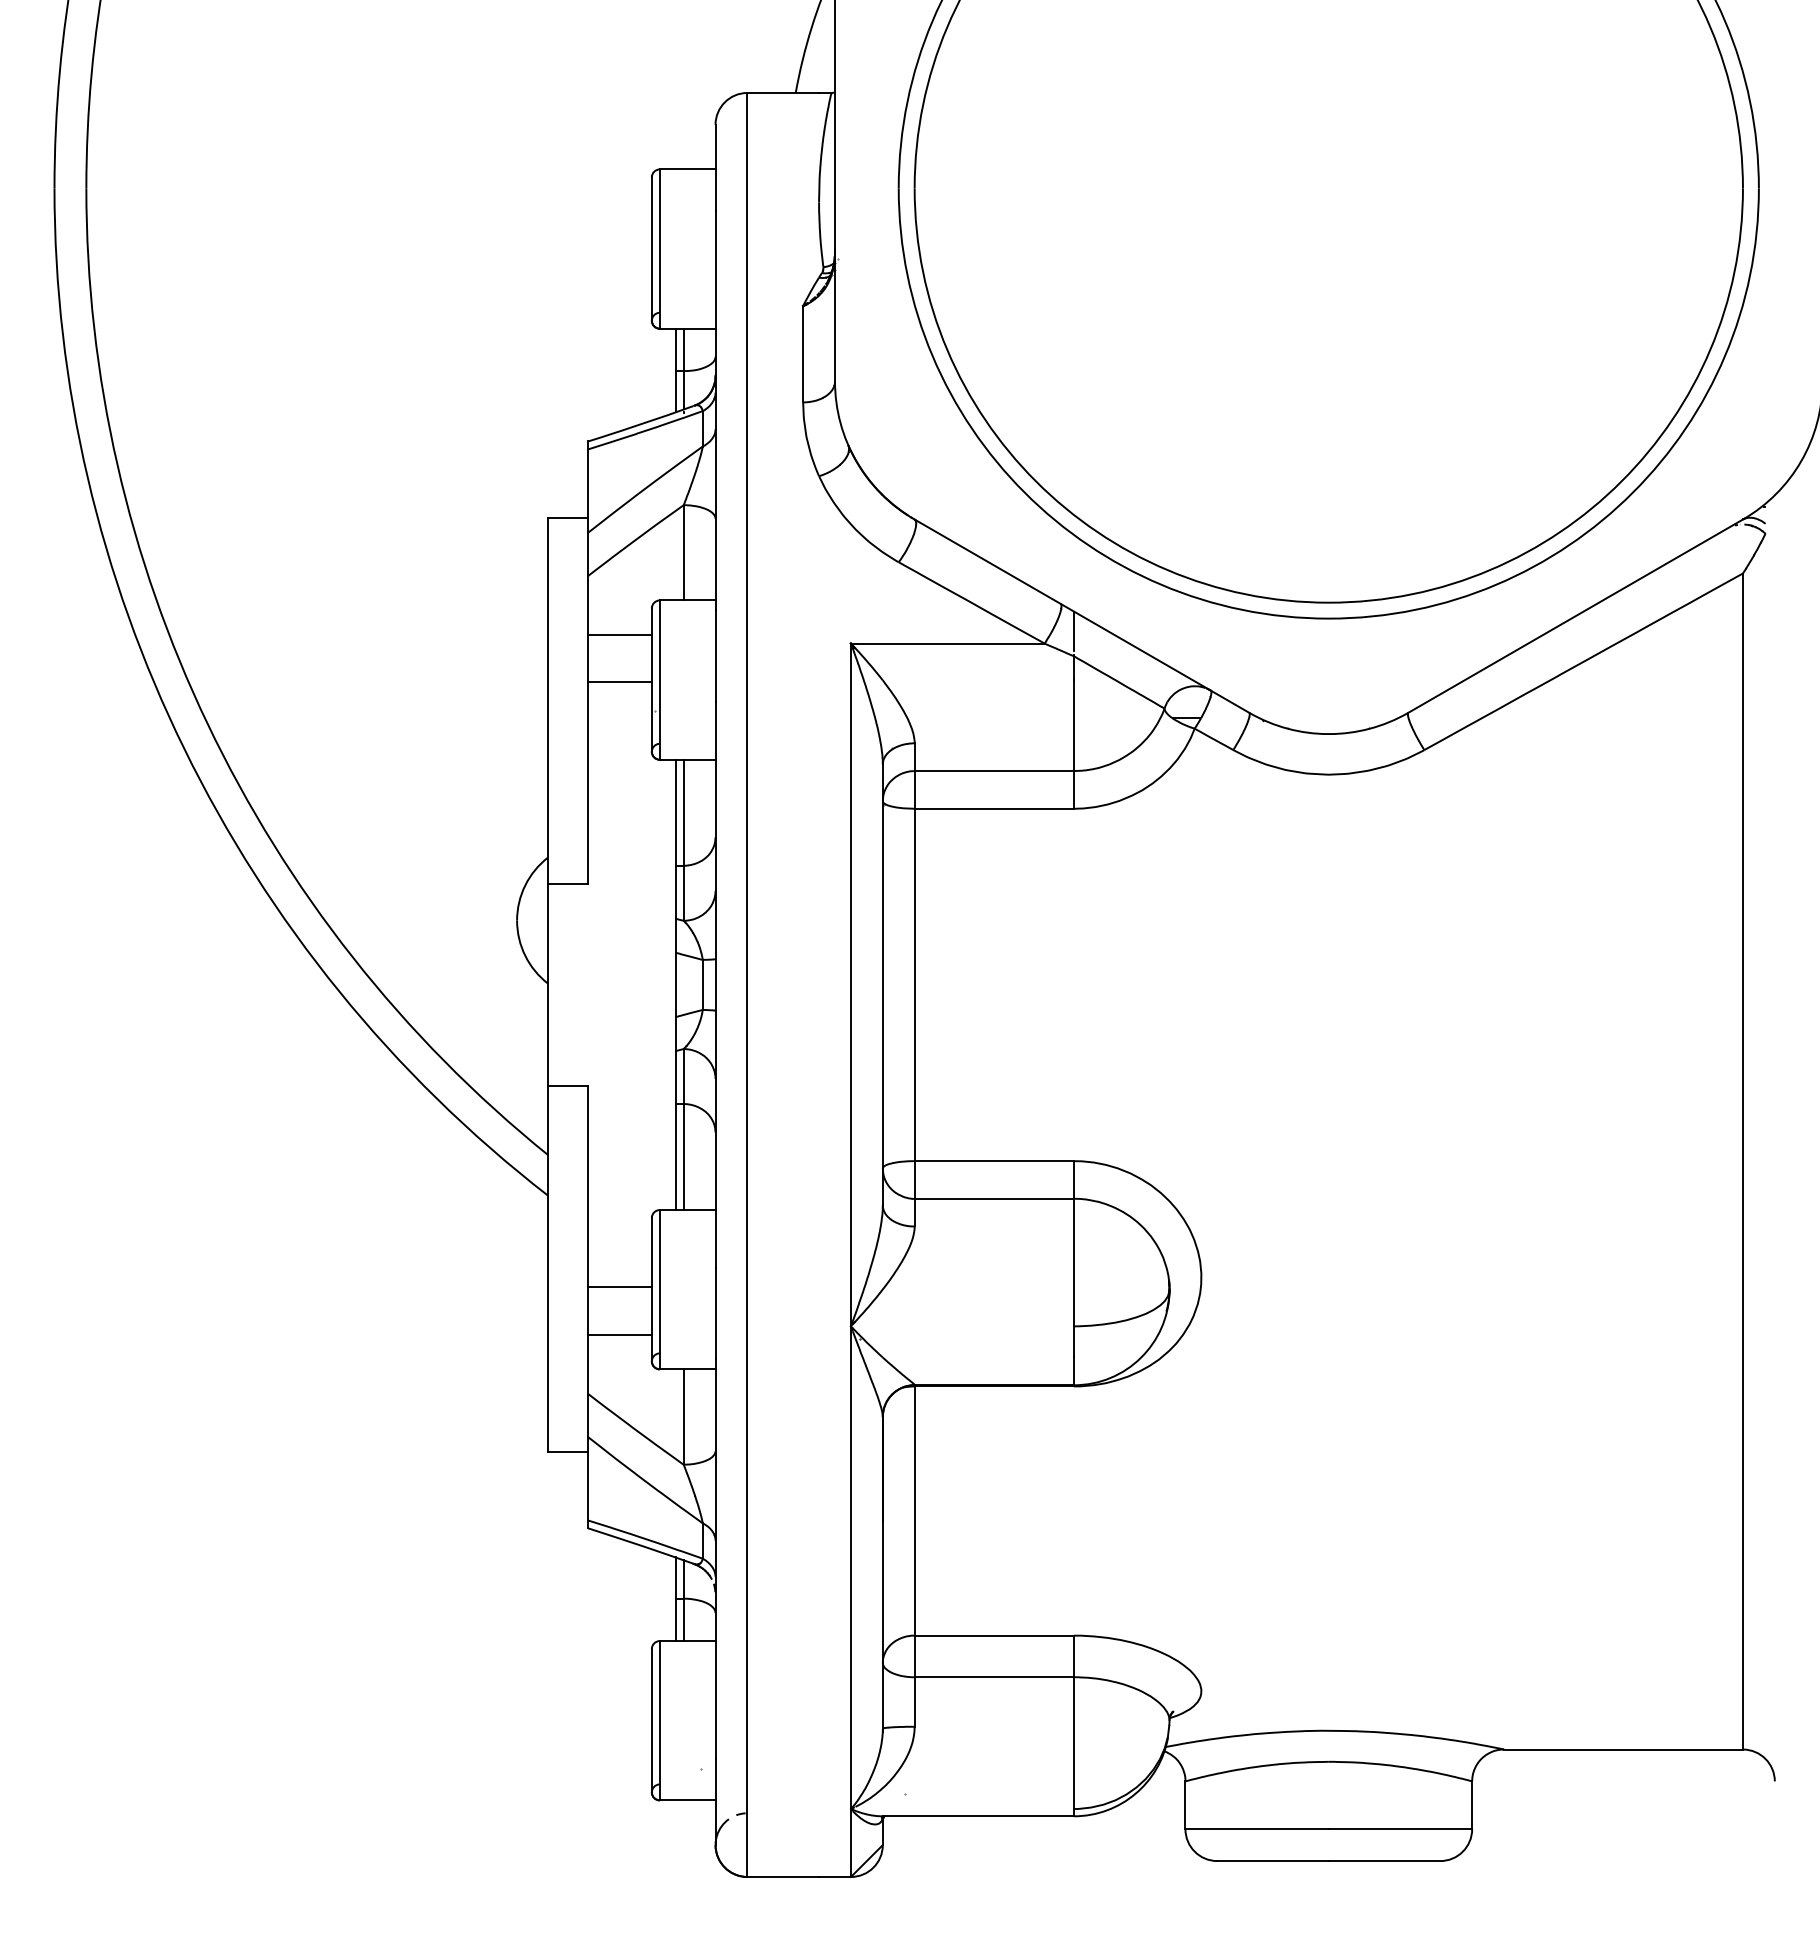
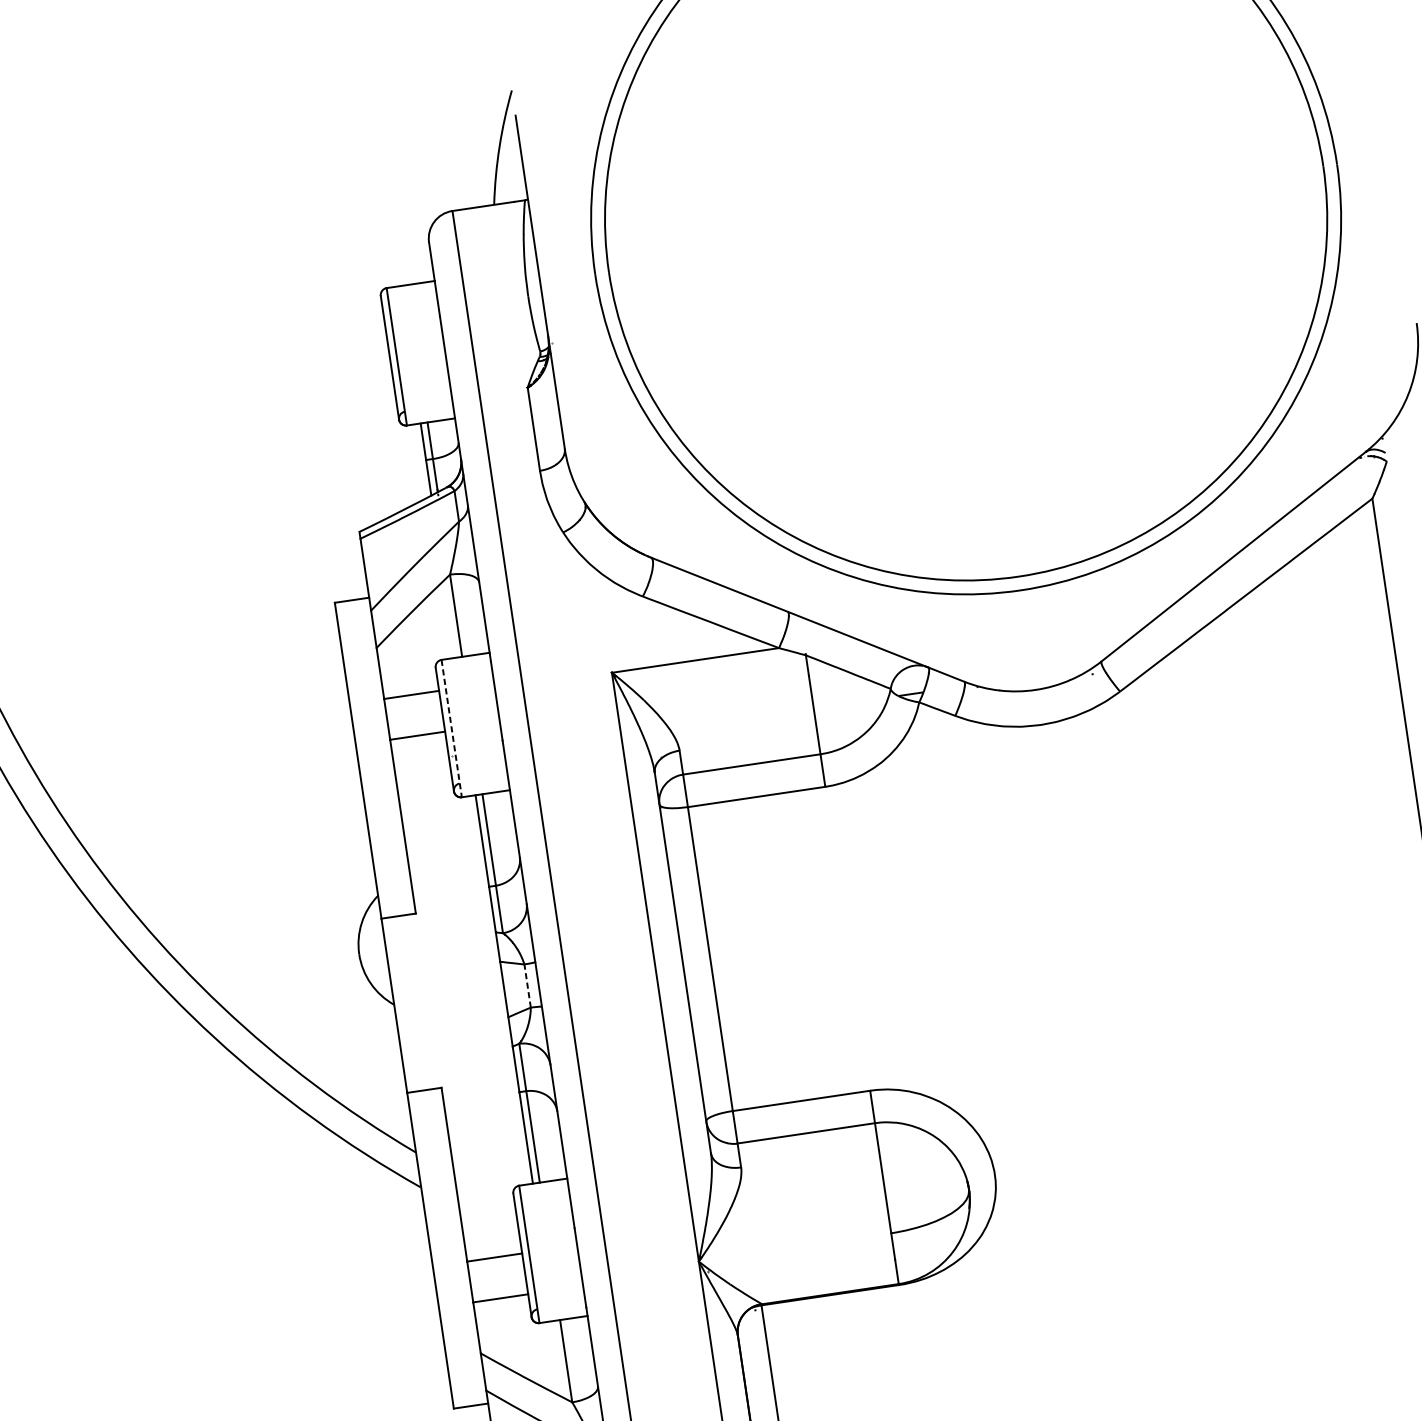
line: (1073, 631) -> (802, 633), removed
line: (659, 680) -> (451, 728), solid -> dashed
line: (702, 984) -> (527, 985), solid -> dashed

